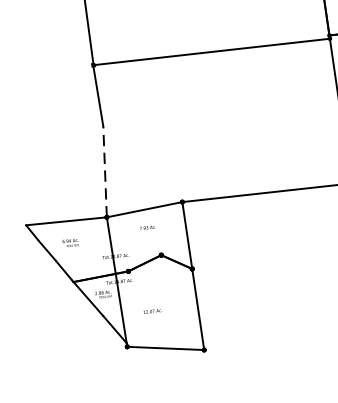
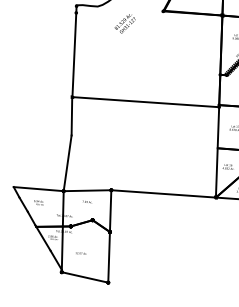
line: (104, 170) -> (67, 162), dashed -> solid

